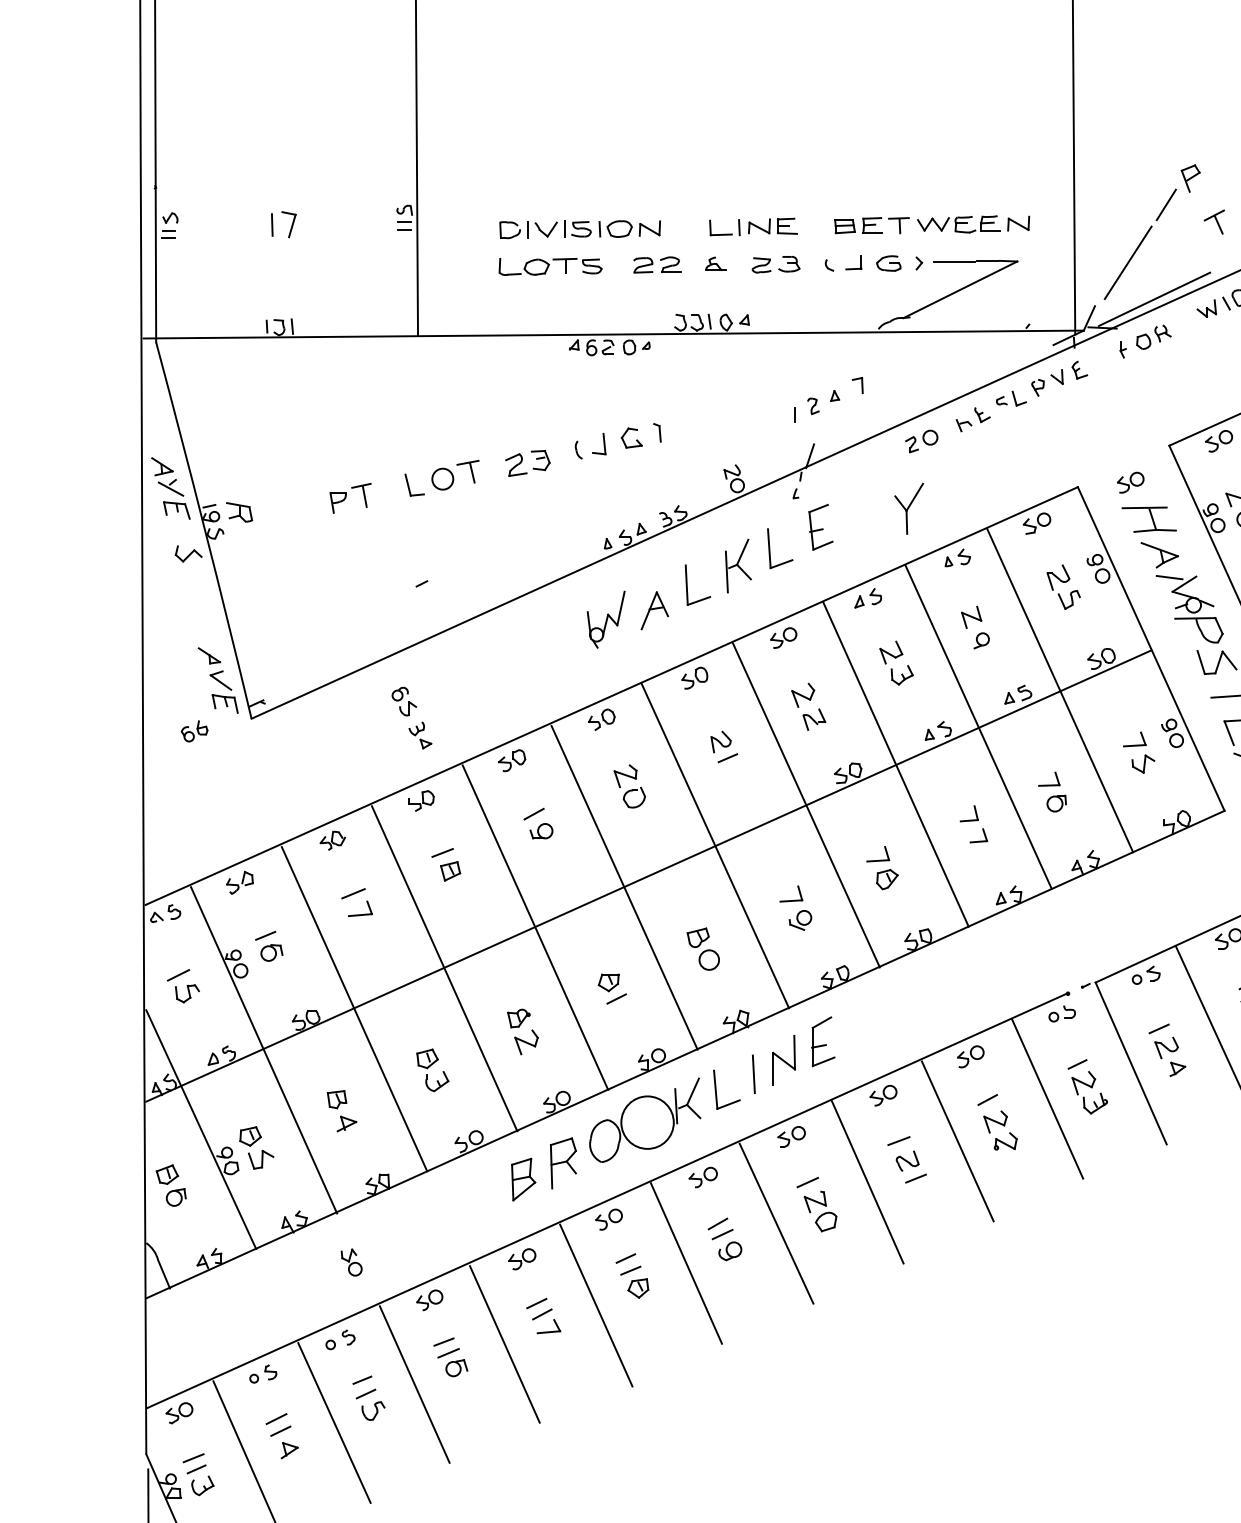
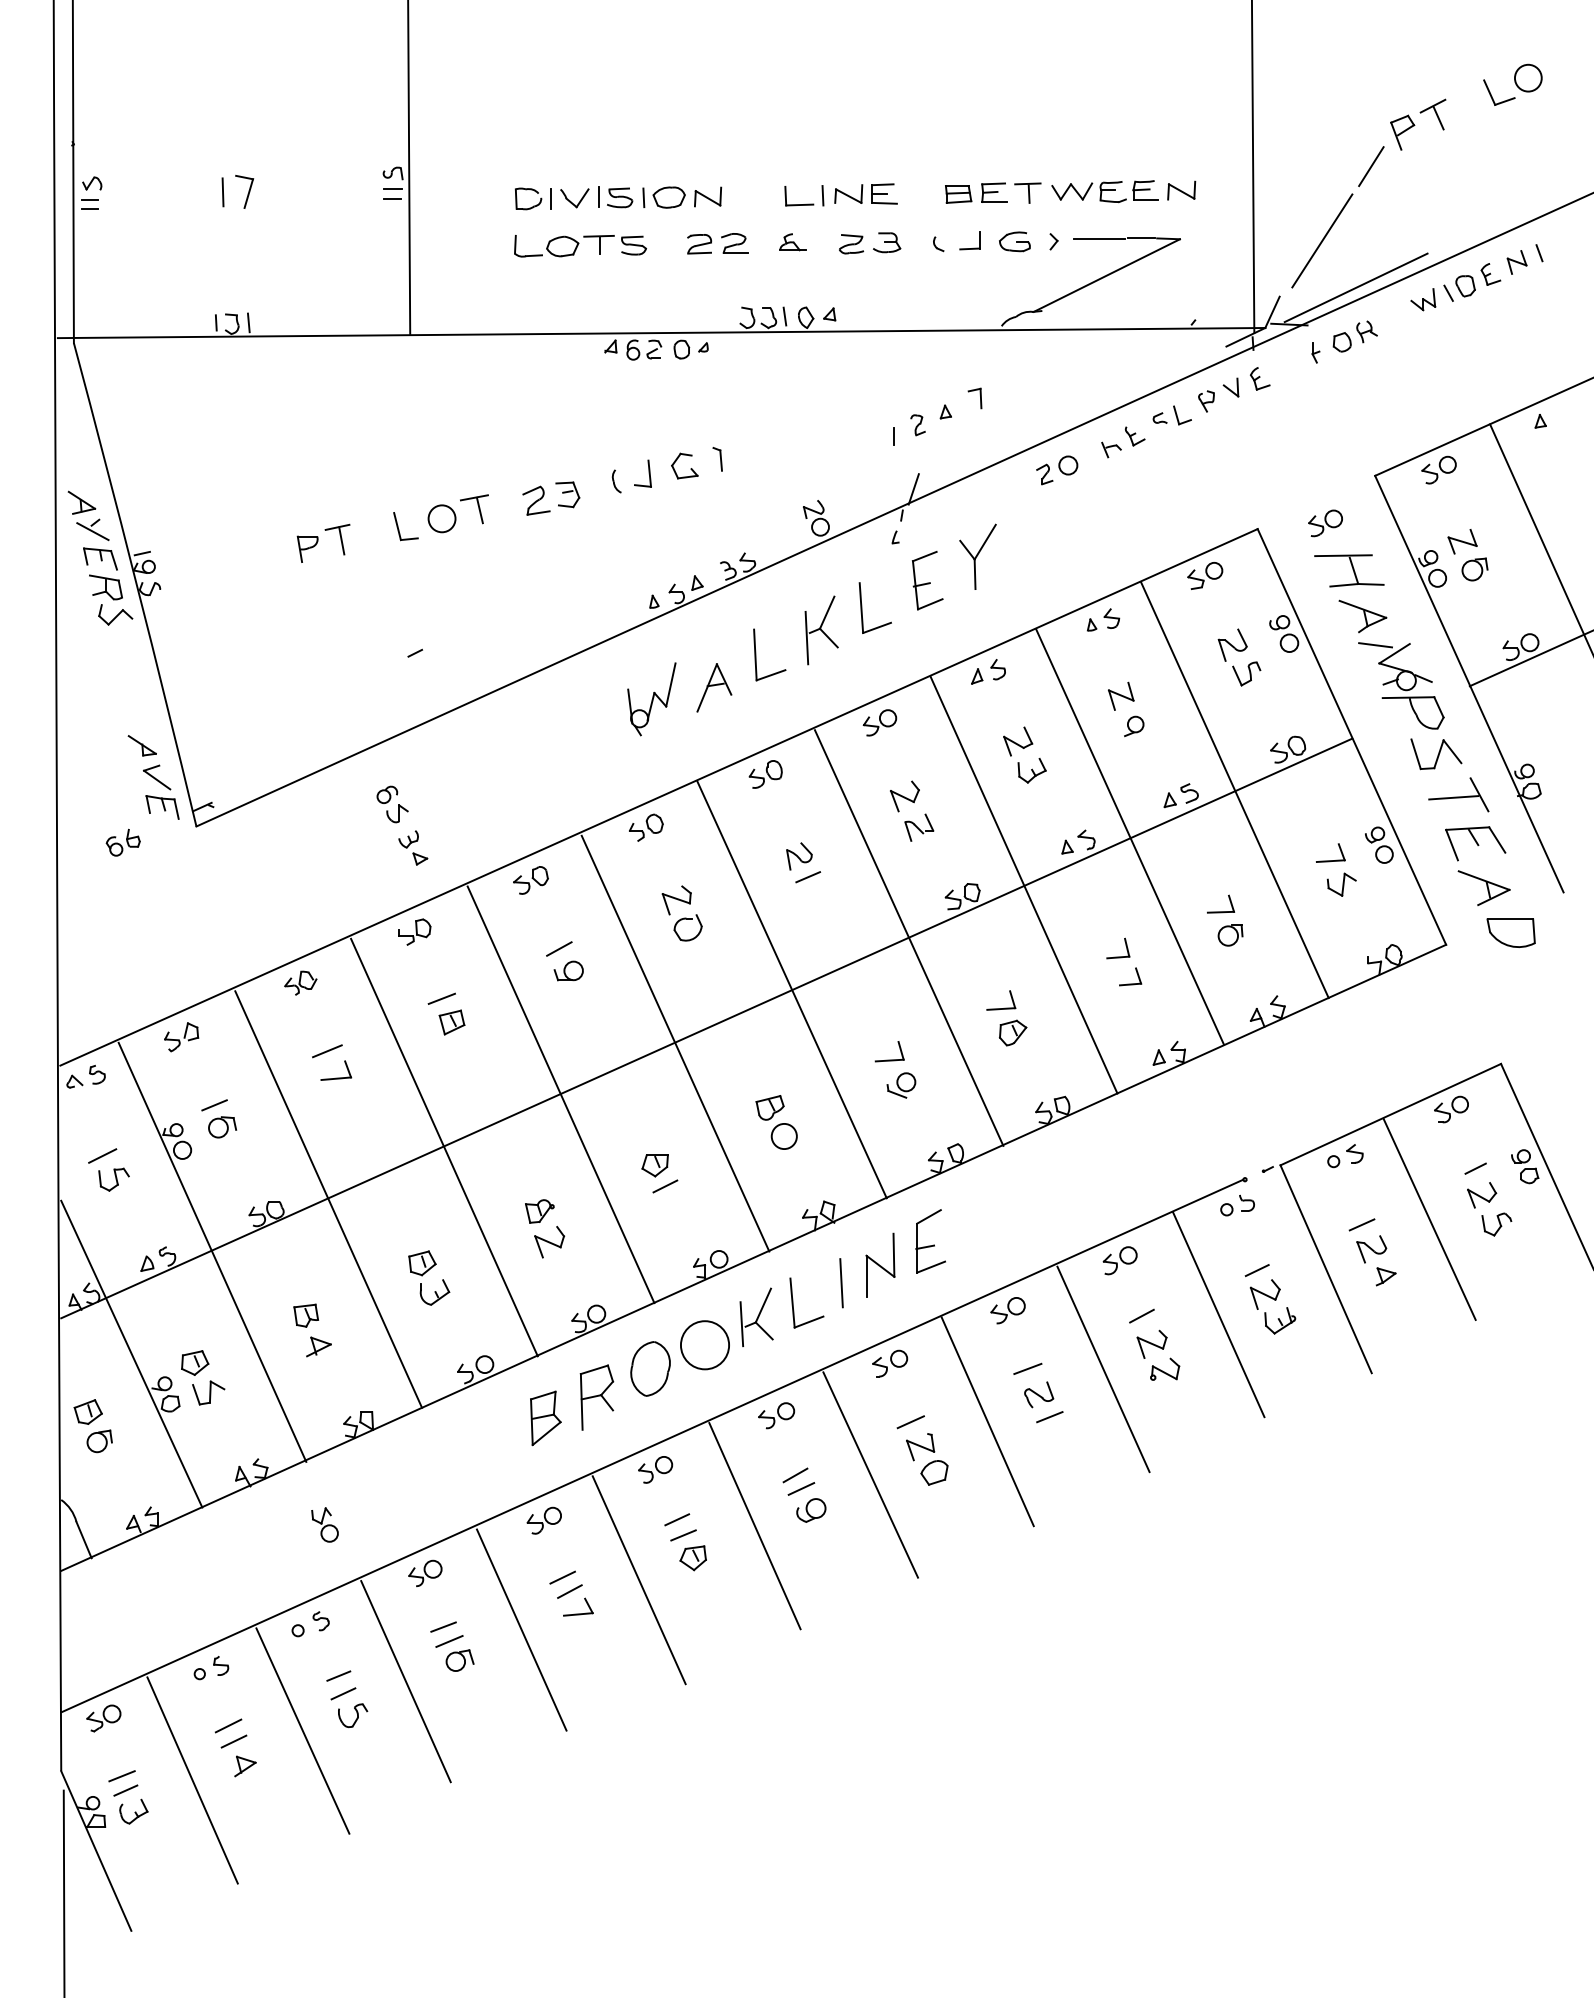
part: (1213, 222) -> (1432, 114), moved
part: (908, 508) -> (977, 556), moved
part: (239, 512) -> (105, 587), moved
circle: (647, 1122) -> (704, 1345), size x0.71

